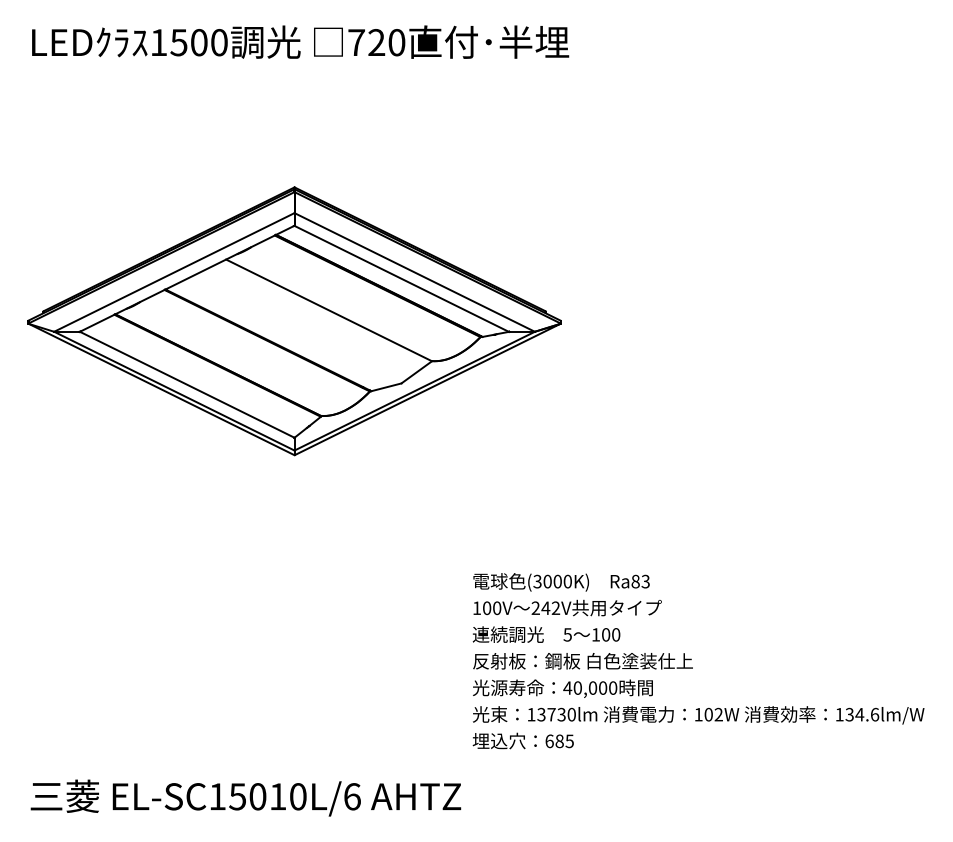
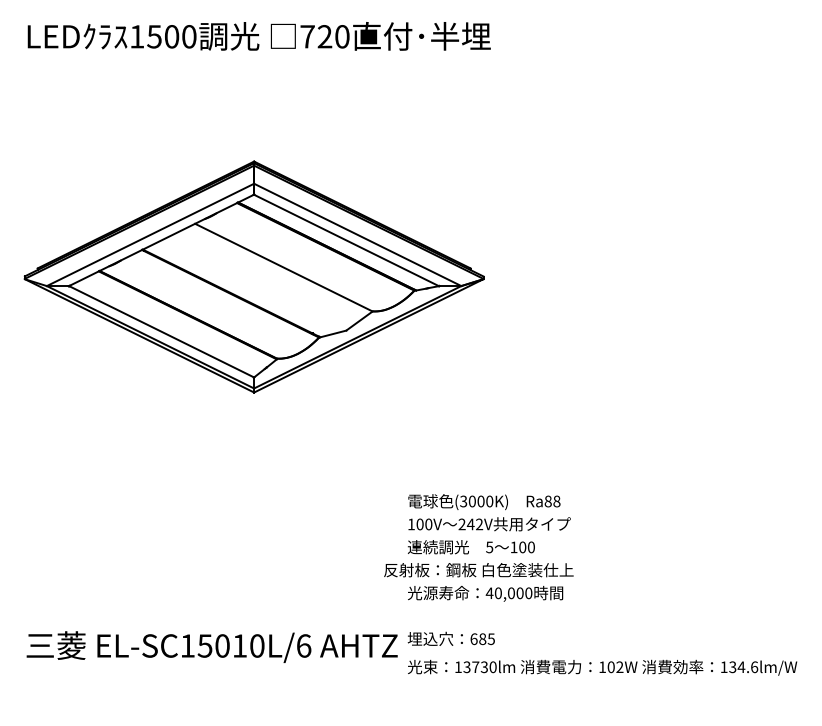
text: (645, 581) -> (556, 501), Ra83 -> Ra88
text: (582, 661) -> (478, 570), moved
text: (698, 715) -> (602, 667), moved
text: (245, 797) -> (211, 646), moved

